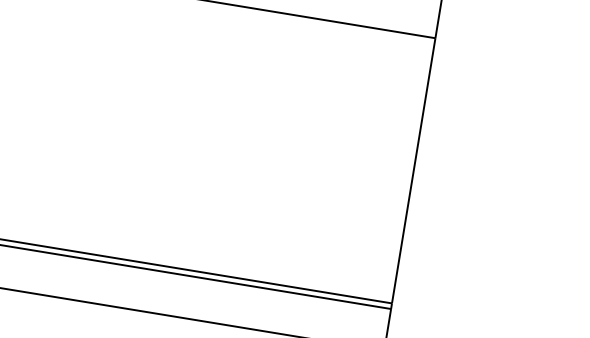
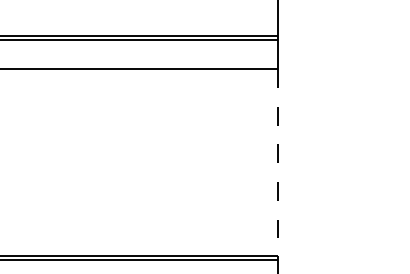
line: (414, 171) -> (278, 162), solid -> dashed

